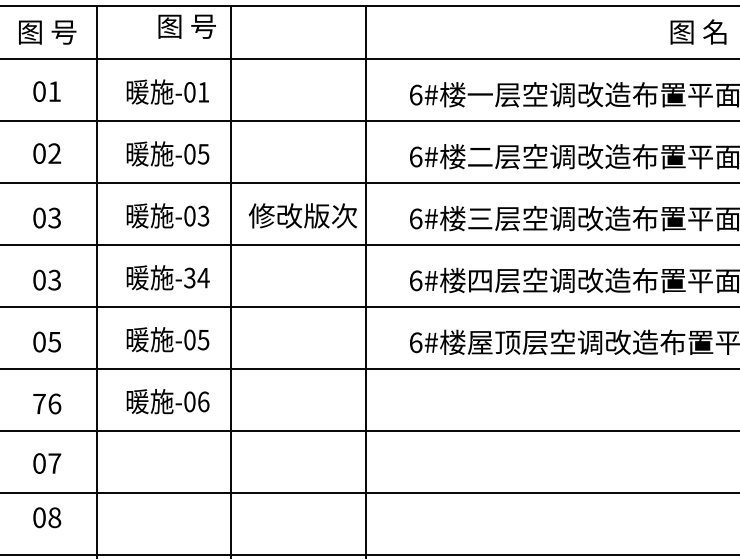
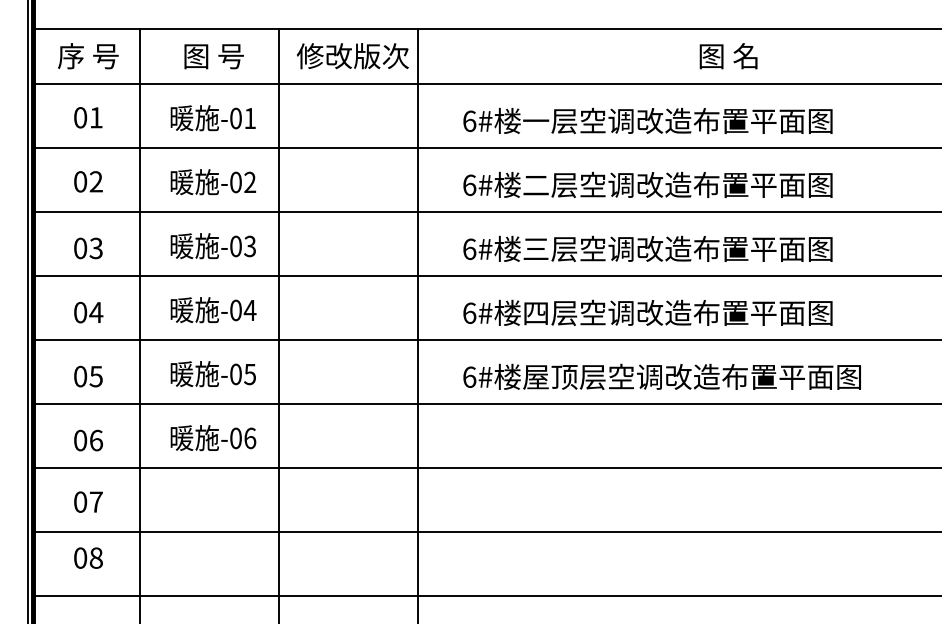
text: (186, 26) -> (213, 56), moved
text: (29, 32) -> (70, 56), 图 号 -> 序 号
text: (698, 32) -> (728, 56), moved
text: (203, 154) -> (250, 182), -05 -> -02
text: (302, 216) -> (352, 56), moved
text: (189, 278) -> (235, 310), -34 -> -04
text: (54, 280) -> (96, 312), 03 -> 04
text: (39, 403) -> (80, 440), 76 -> 06

